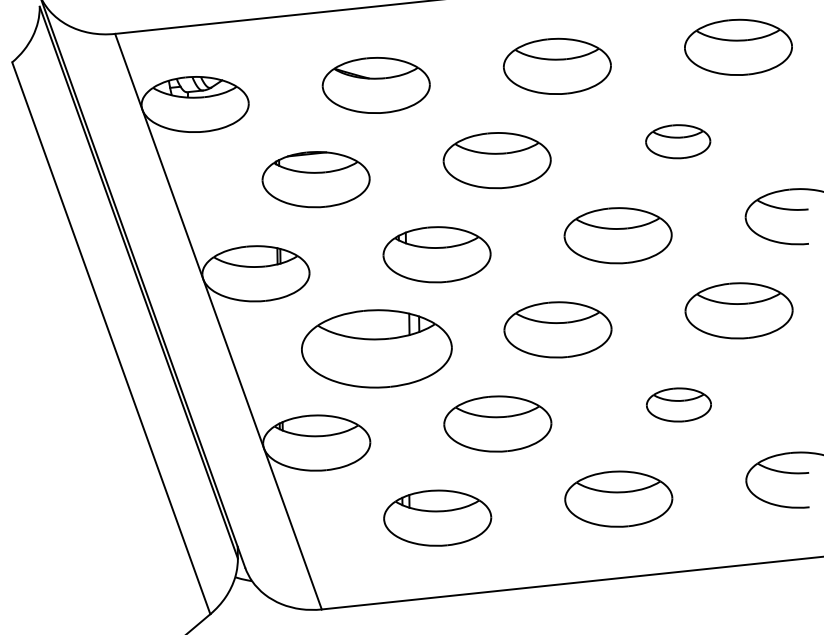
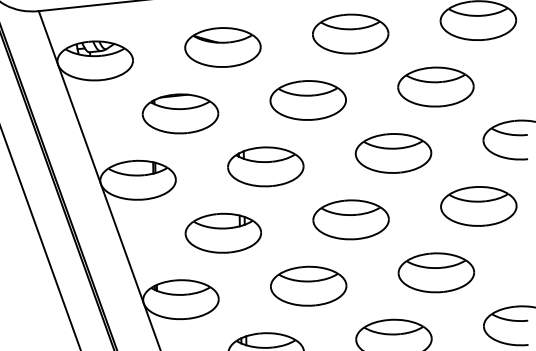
part: (677, 141) -> (435, 87), size x1.67
part: (376, 348) -> (223, 233), size x0.71
part: (678, 404) -> (436, 272), size x1.67

